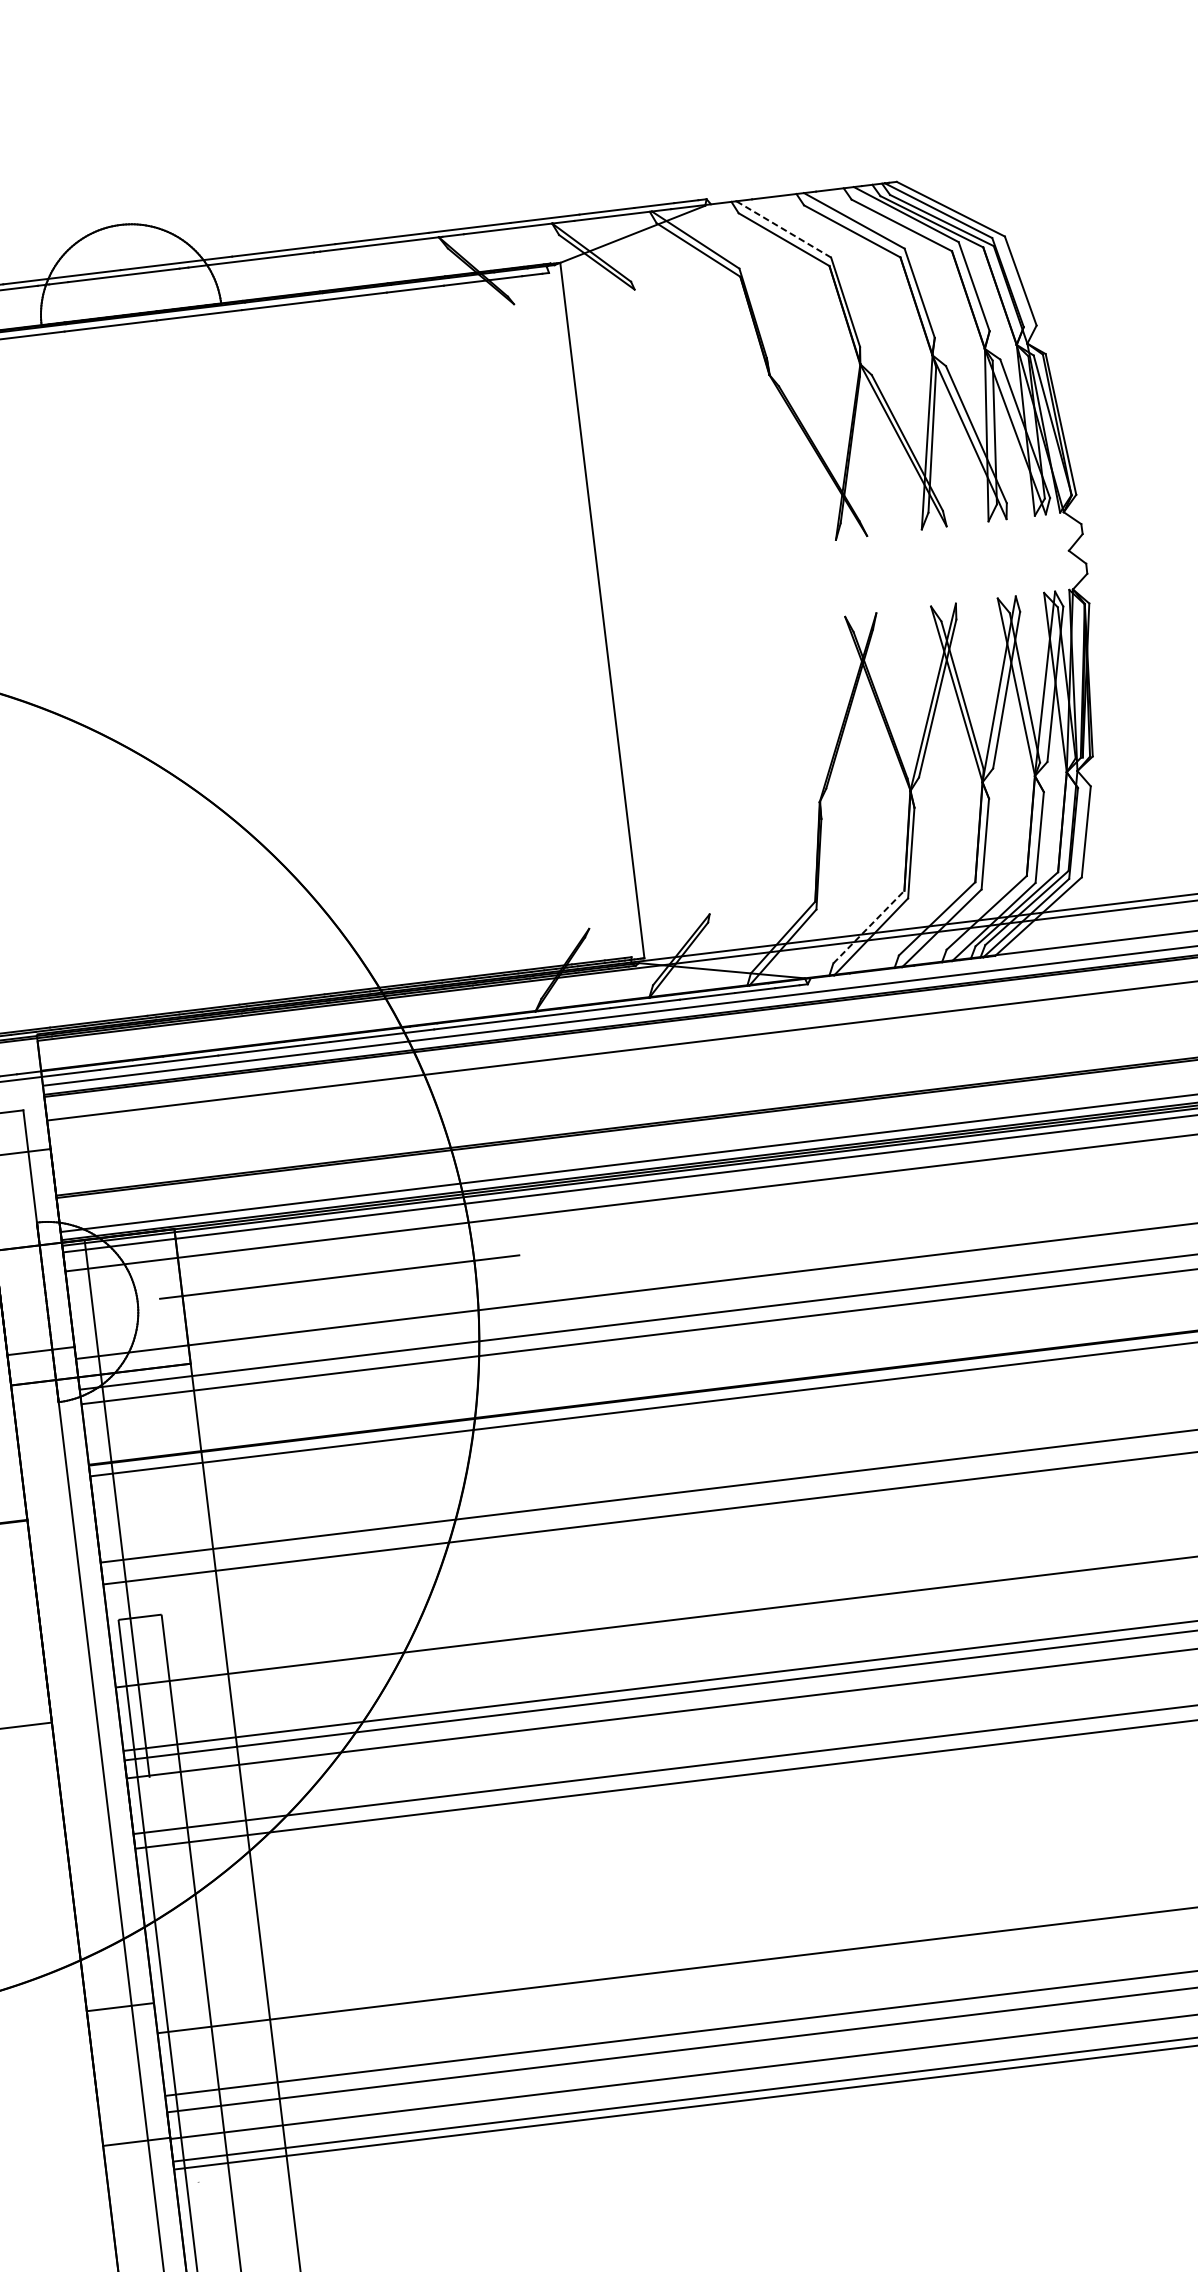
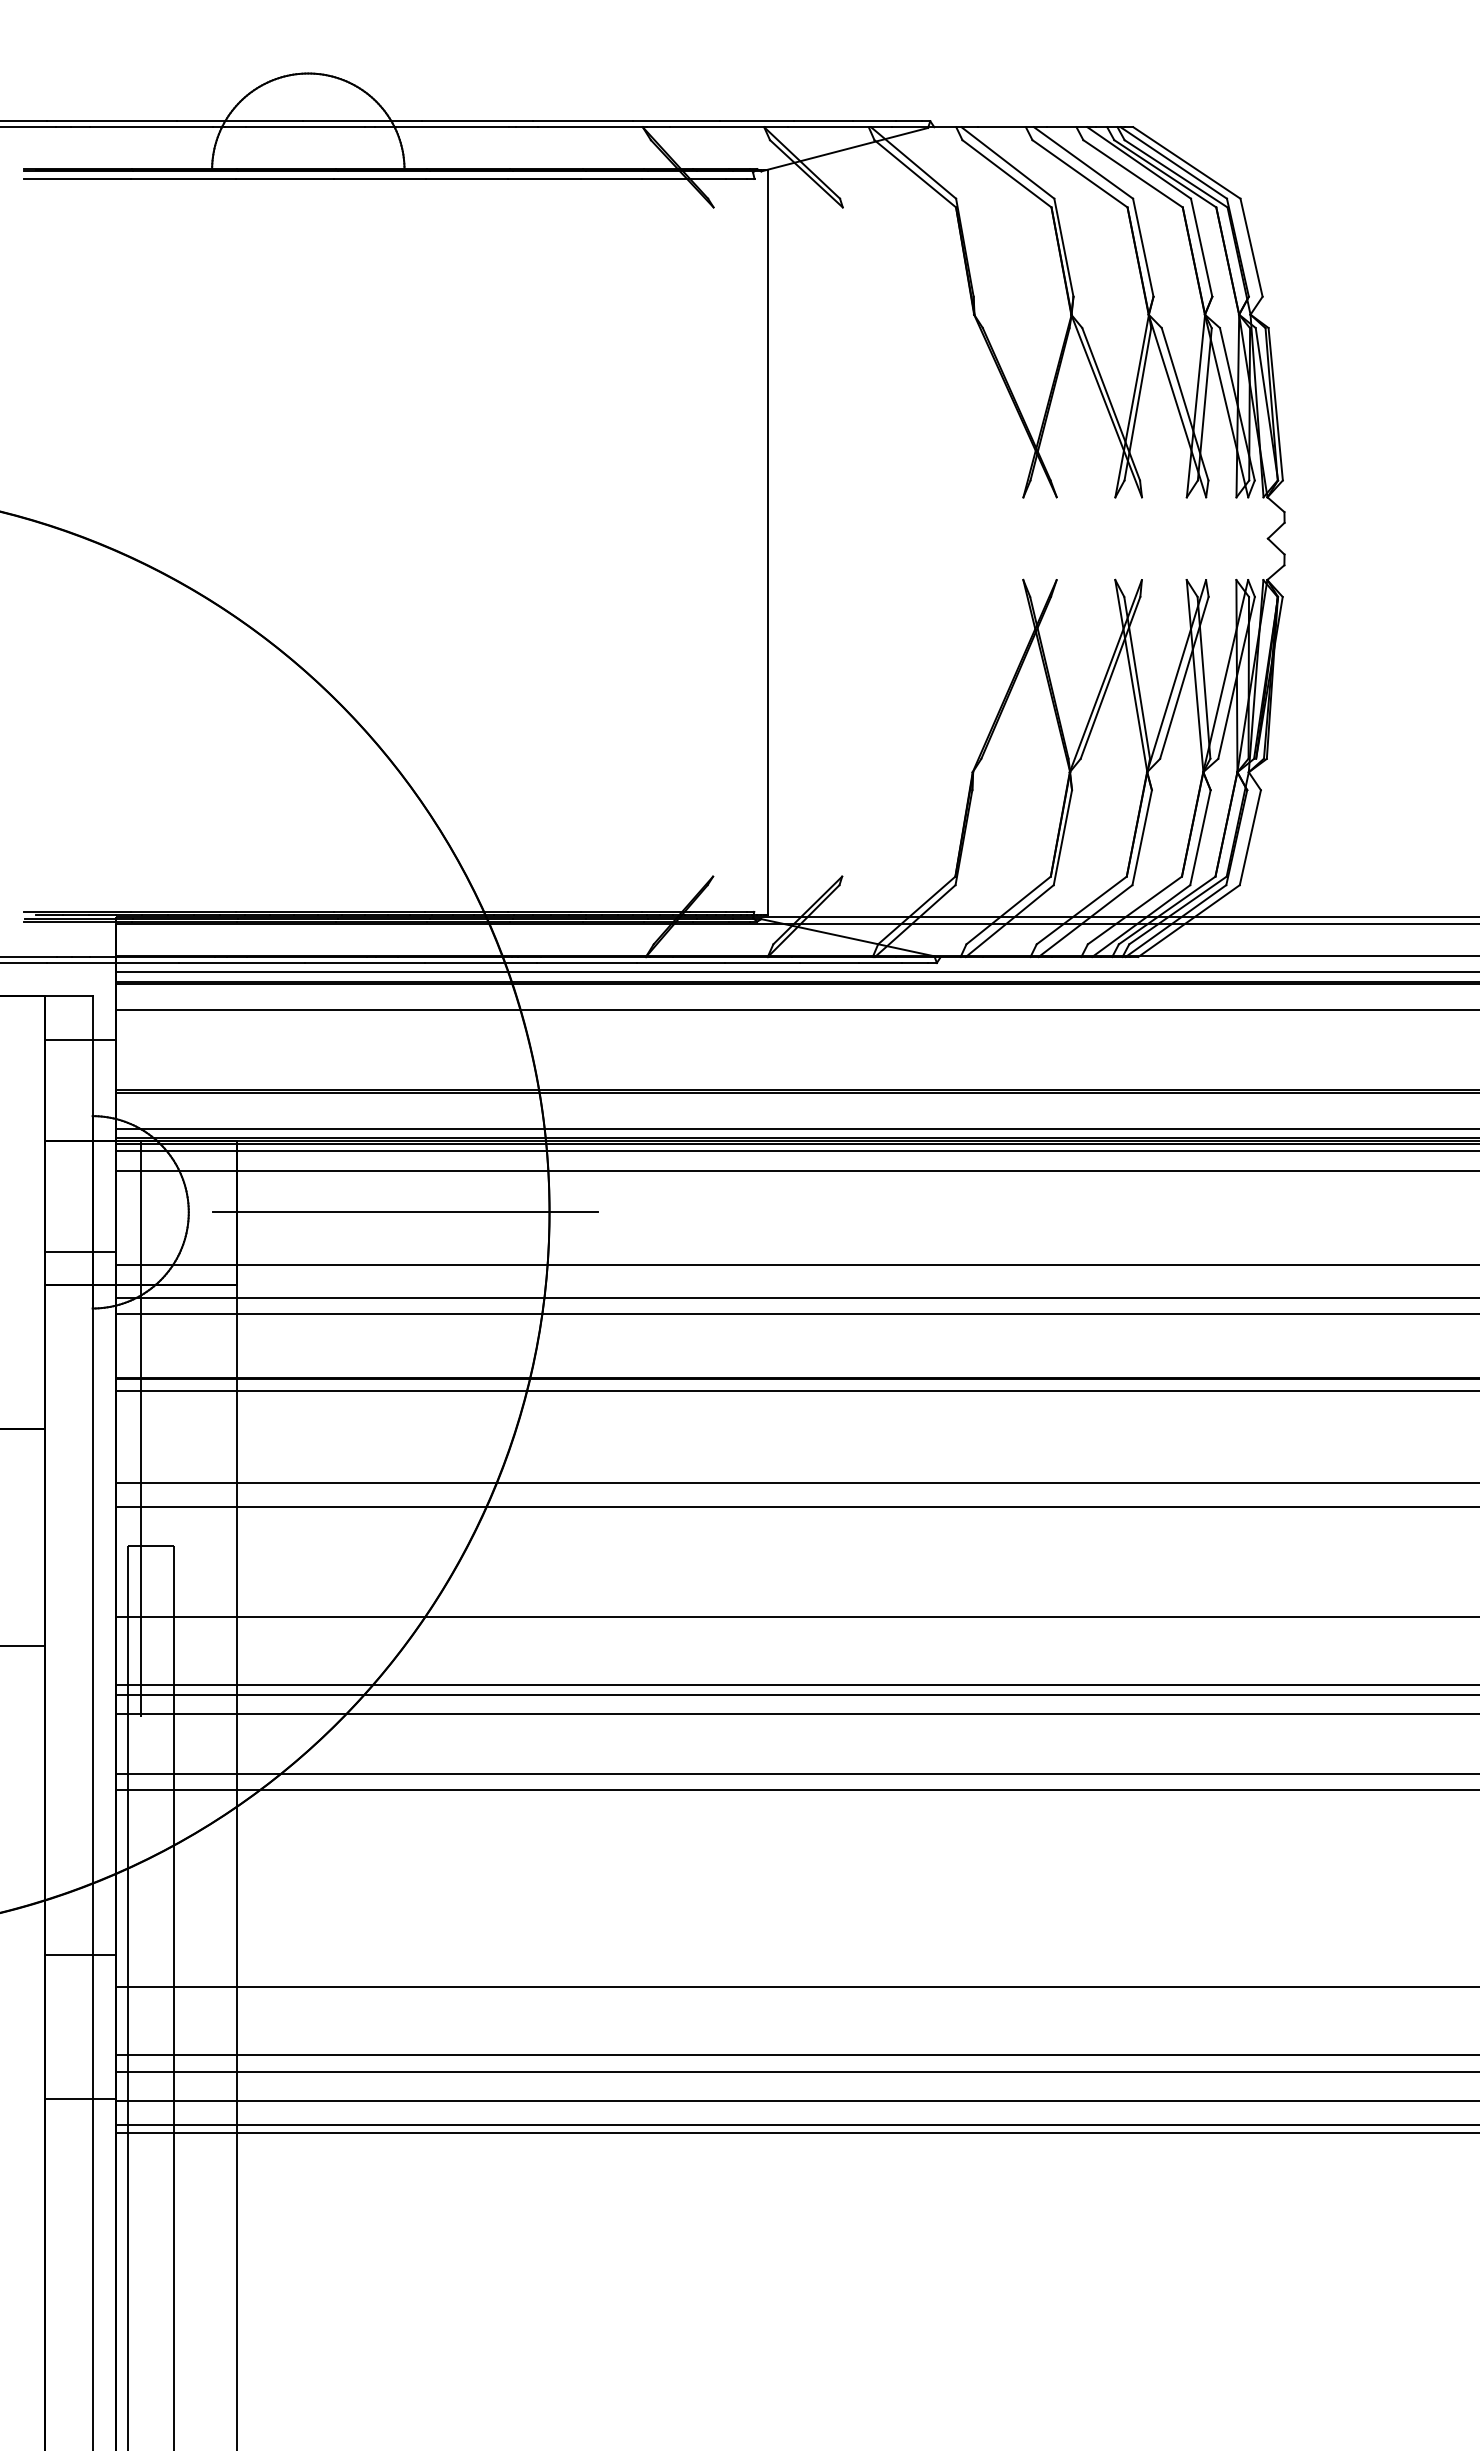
line: (783, 229) -> (1007, 162), dashed -> solid
line: (869, 927) -> (1009, 910), dashed -> solid

